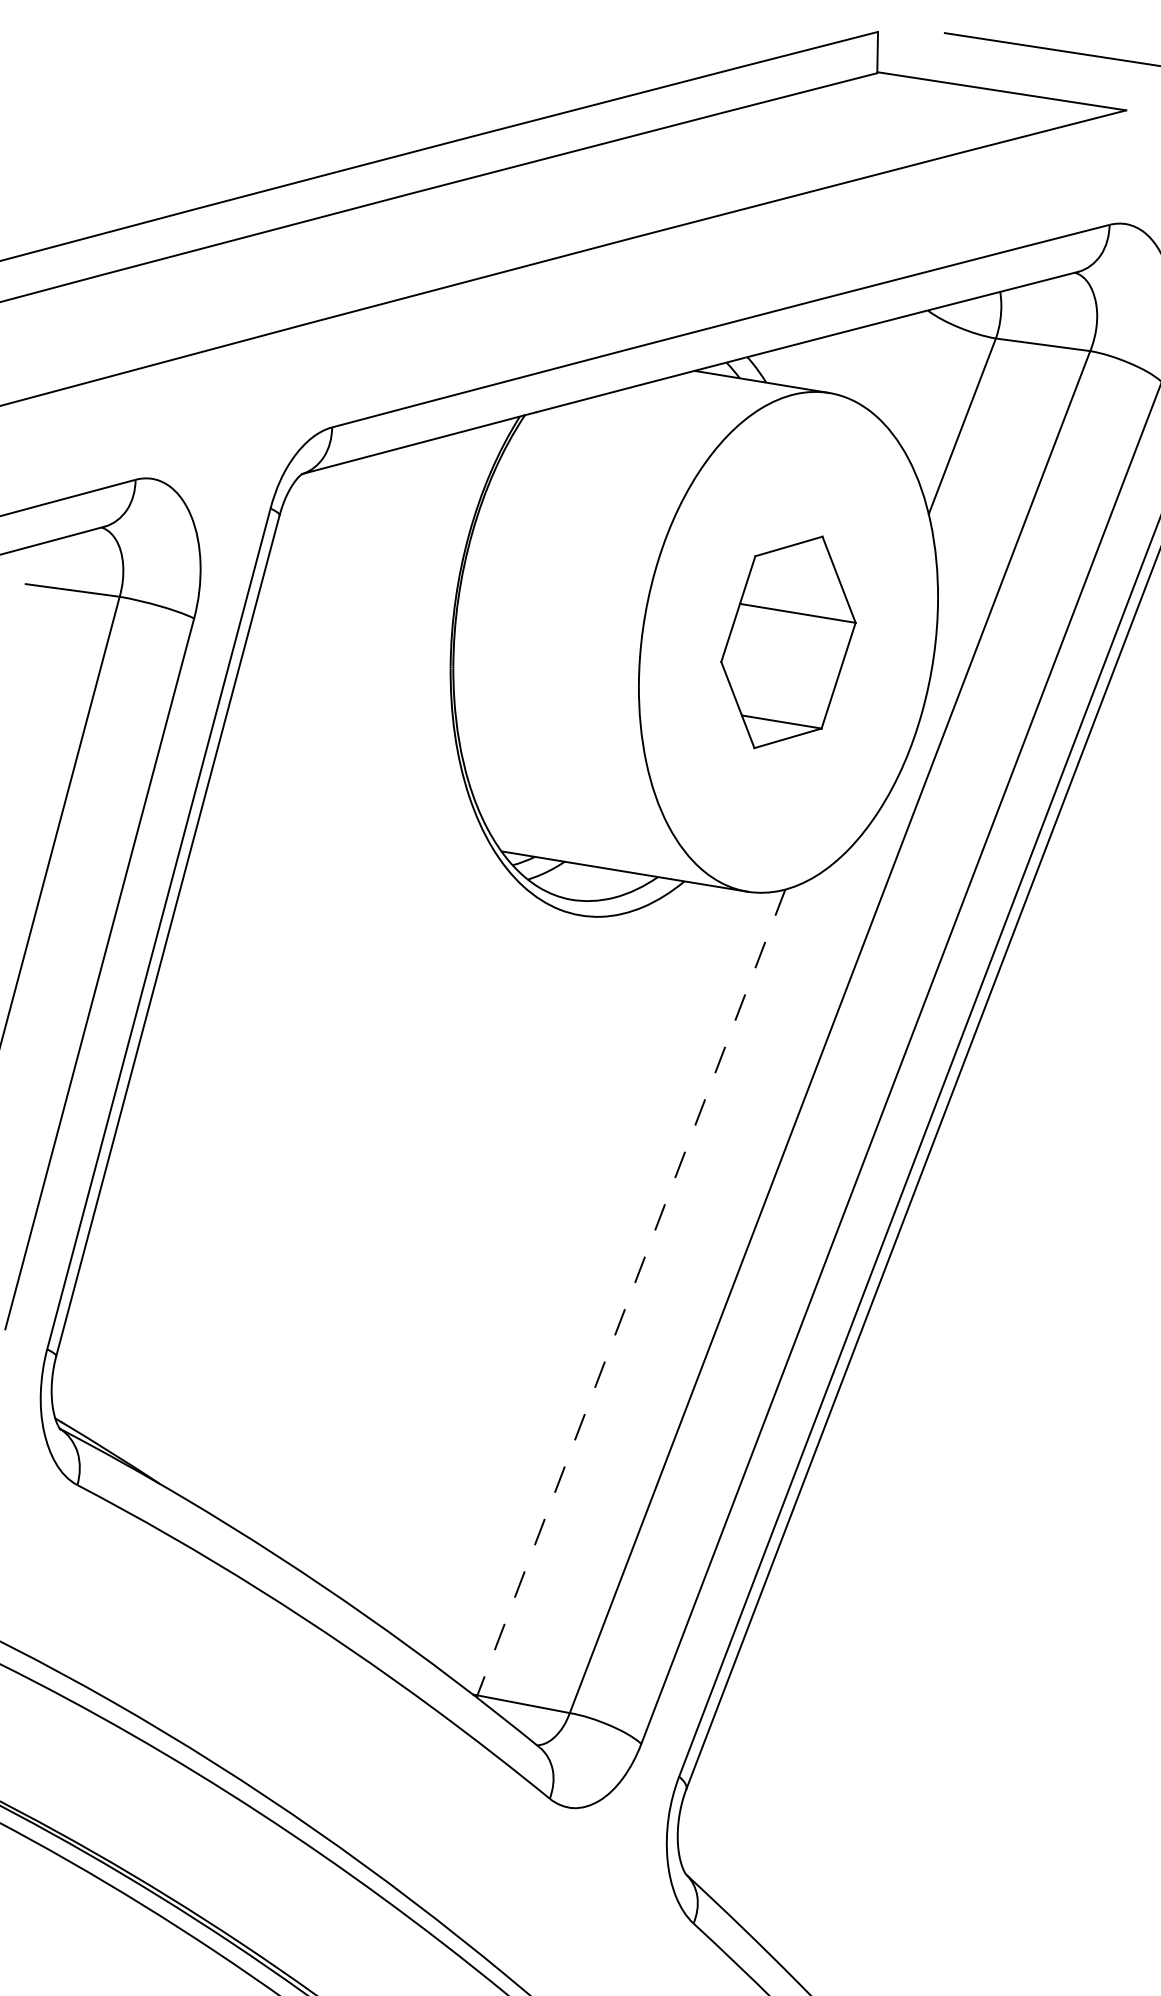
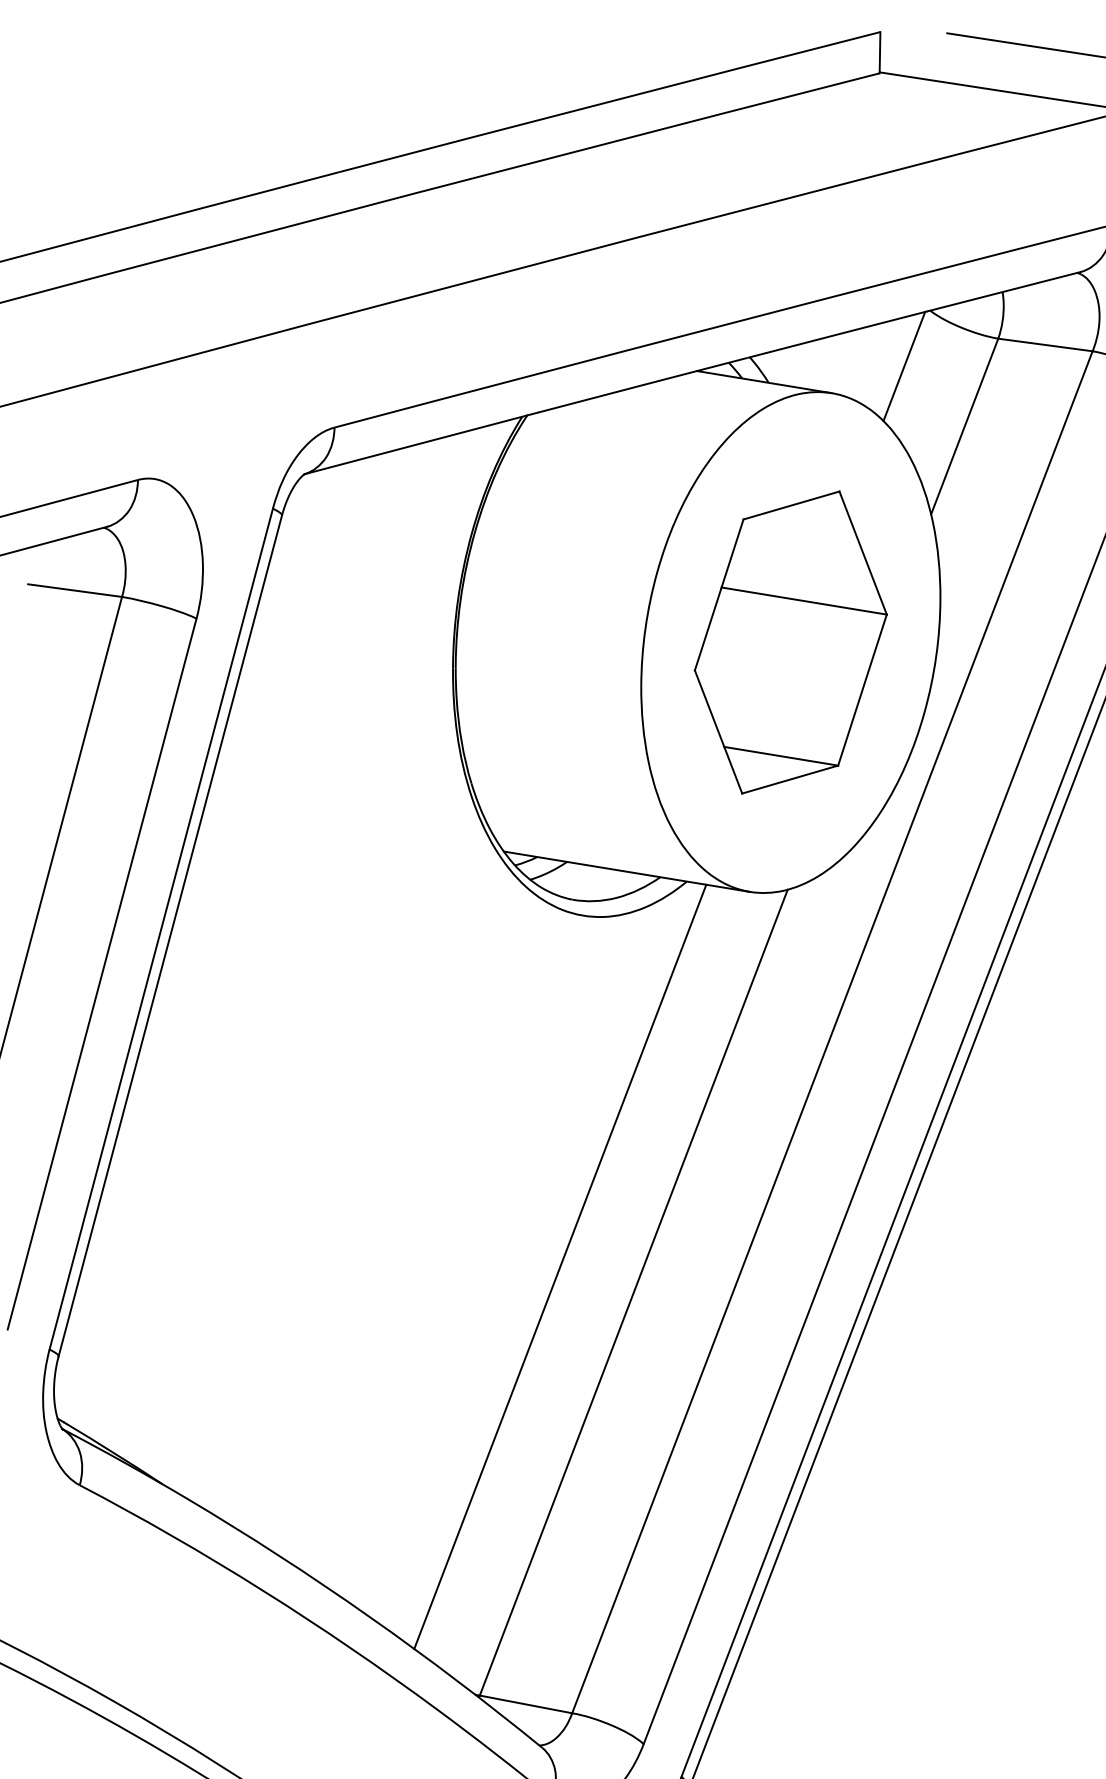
line: (901, 365) -> (903, 365), added
part: (788, 642) -> (790, 642), size x1.43
line: (557, 1266) -> (559, 1266), added
line: (631, 1292) -> (633, 1292), dashed -> solid

